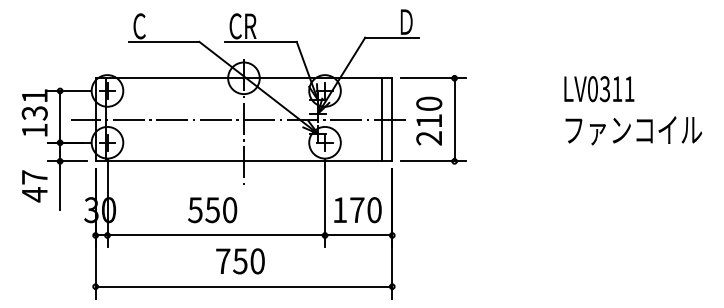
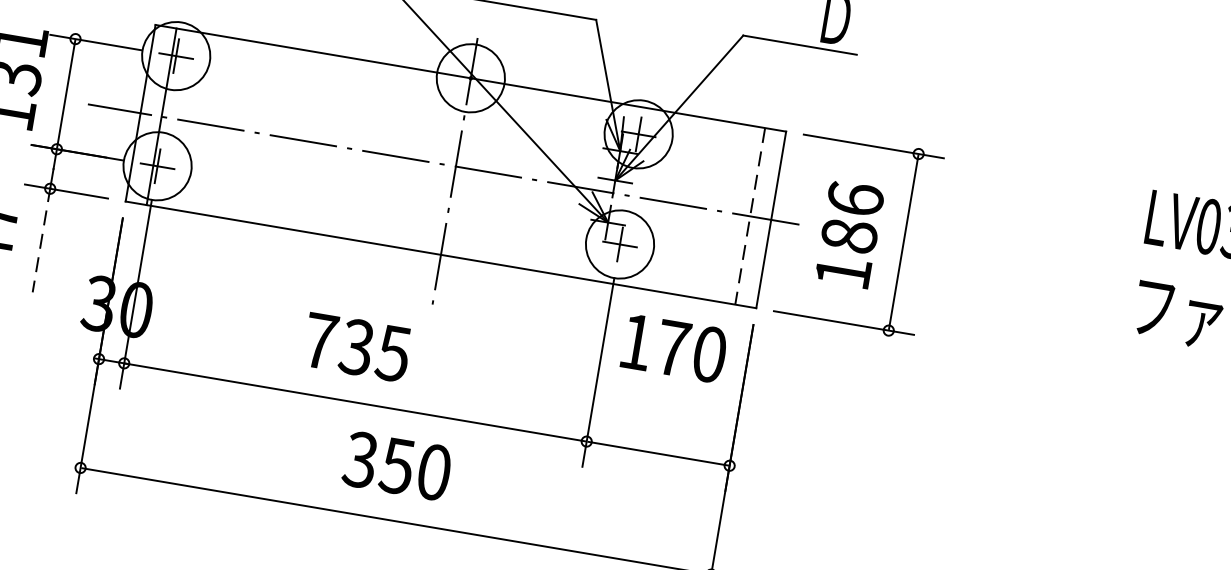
line: (382, 119) -> (750, 215), solid -> dashed
text: (429, 120) -> (850, 234), 210 -> 186
line: (60, 185) -> (42, 240), solid -> dashed
text: (212, 210) -> (356, 348), 550 -> 735
text: (357, 210) -> (673, 349), moved
text: (222, 261) -> (359, 460), 750 -> 350

